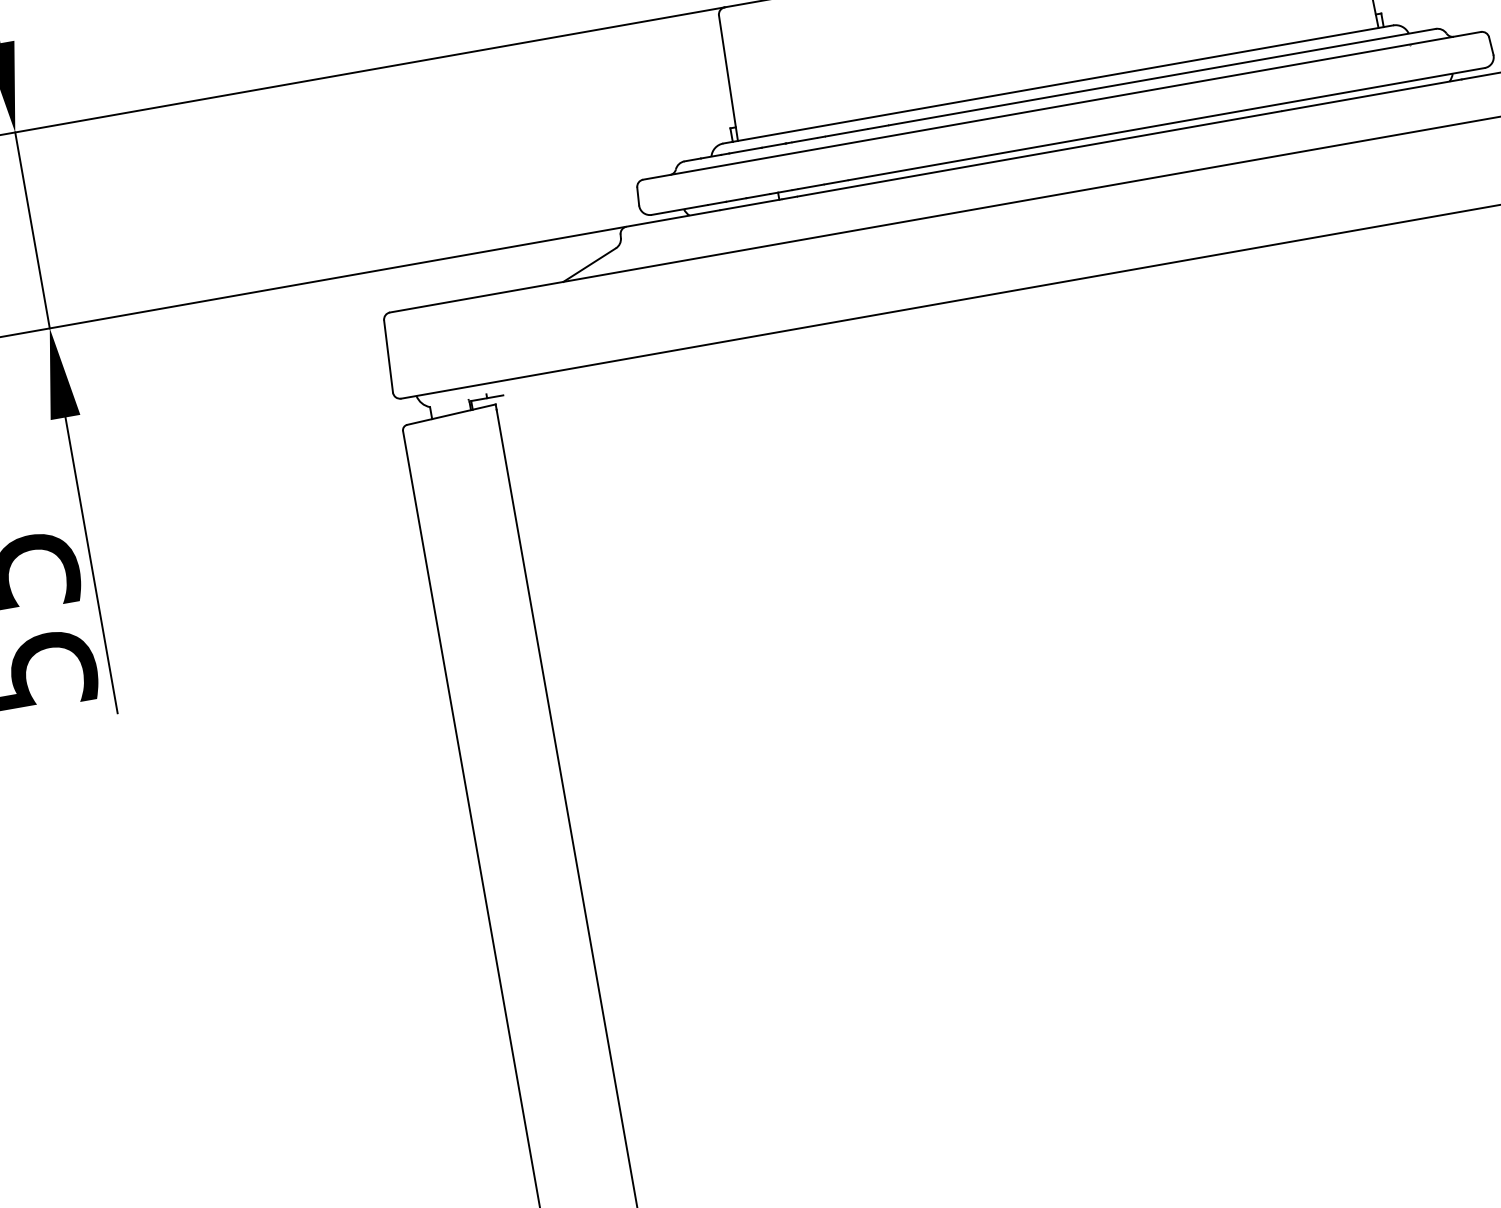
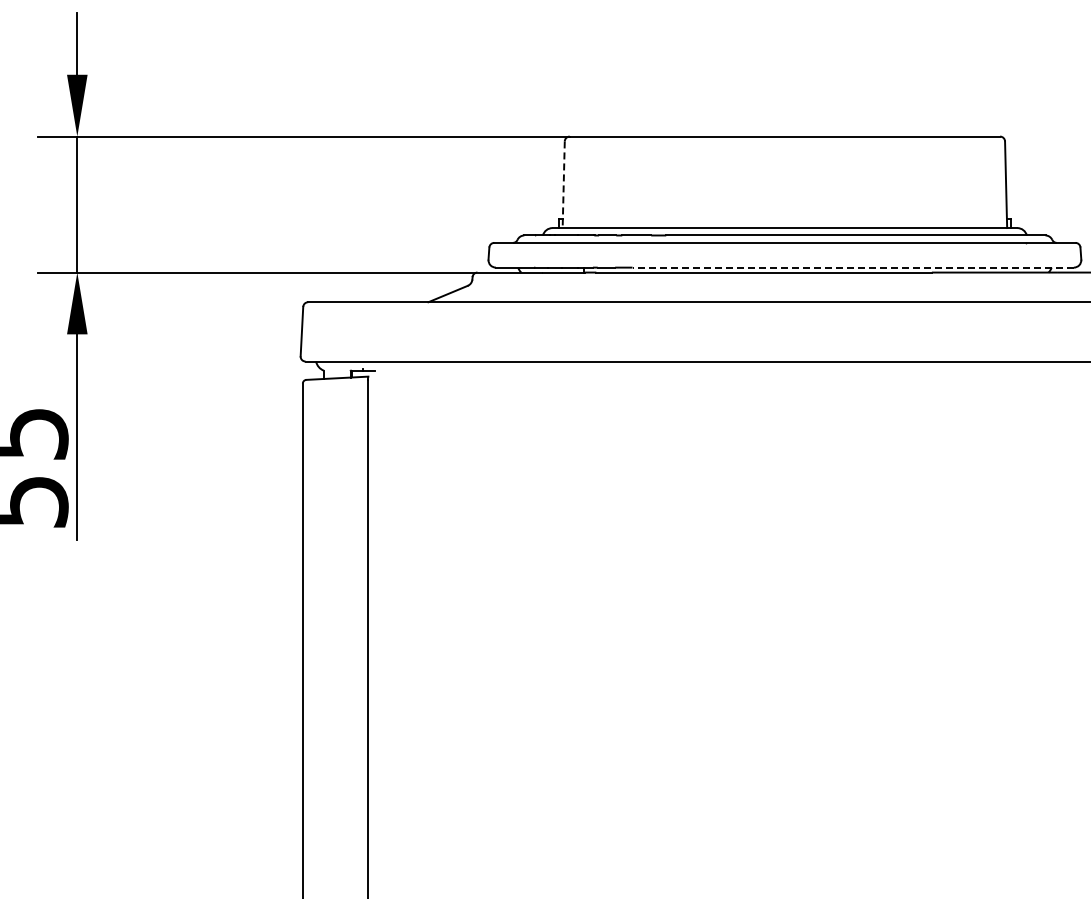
line: (728, 79) -> (563, 185), solid -> dashed
line: (1167, 123) -> (853, 267), solid -> dashed

